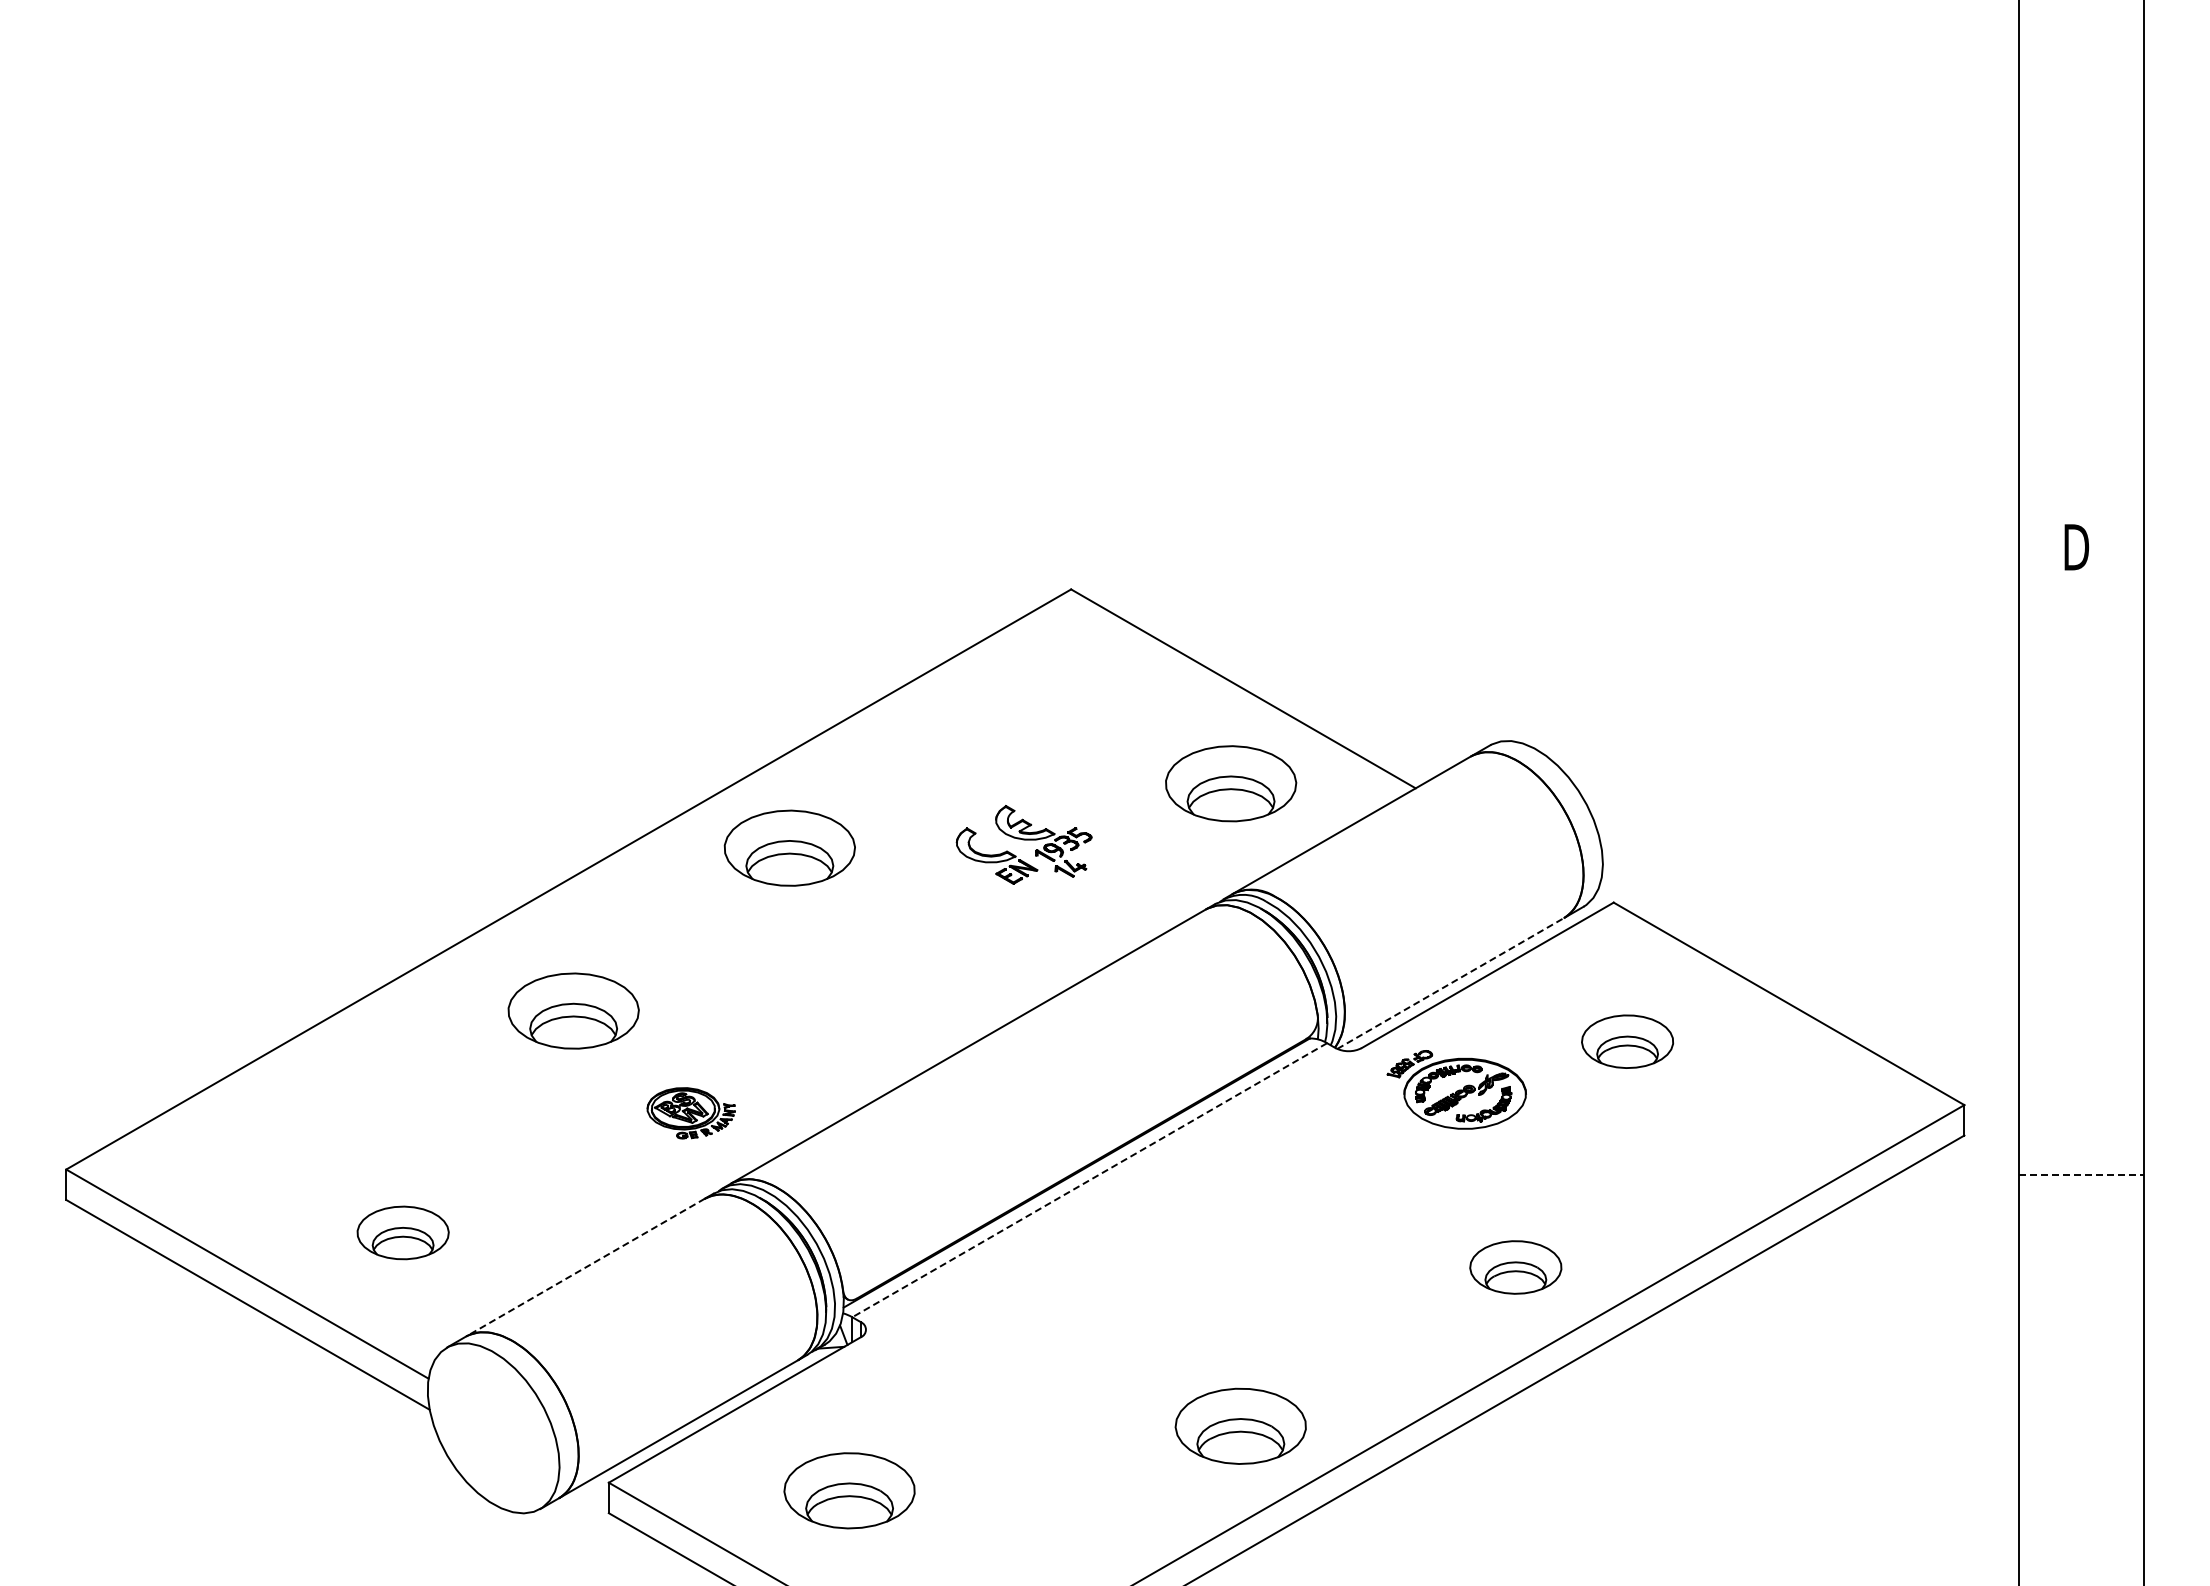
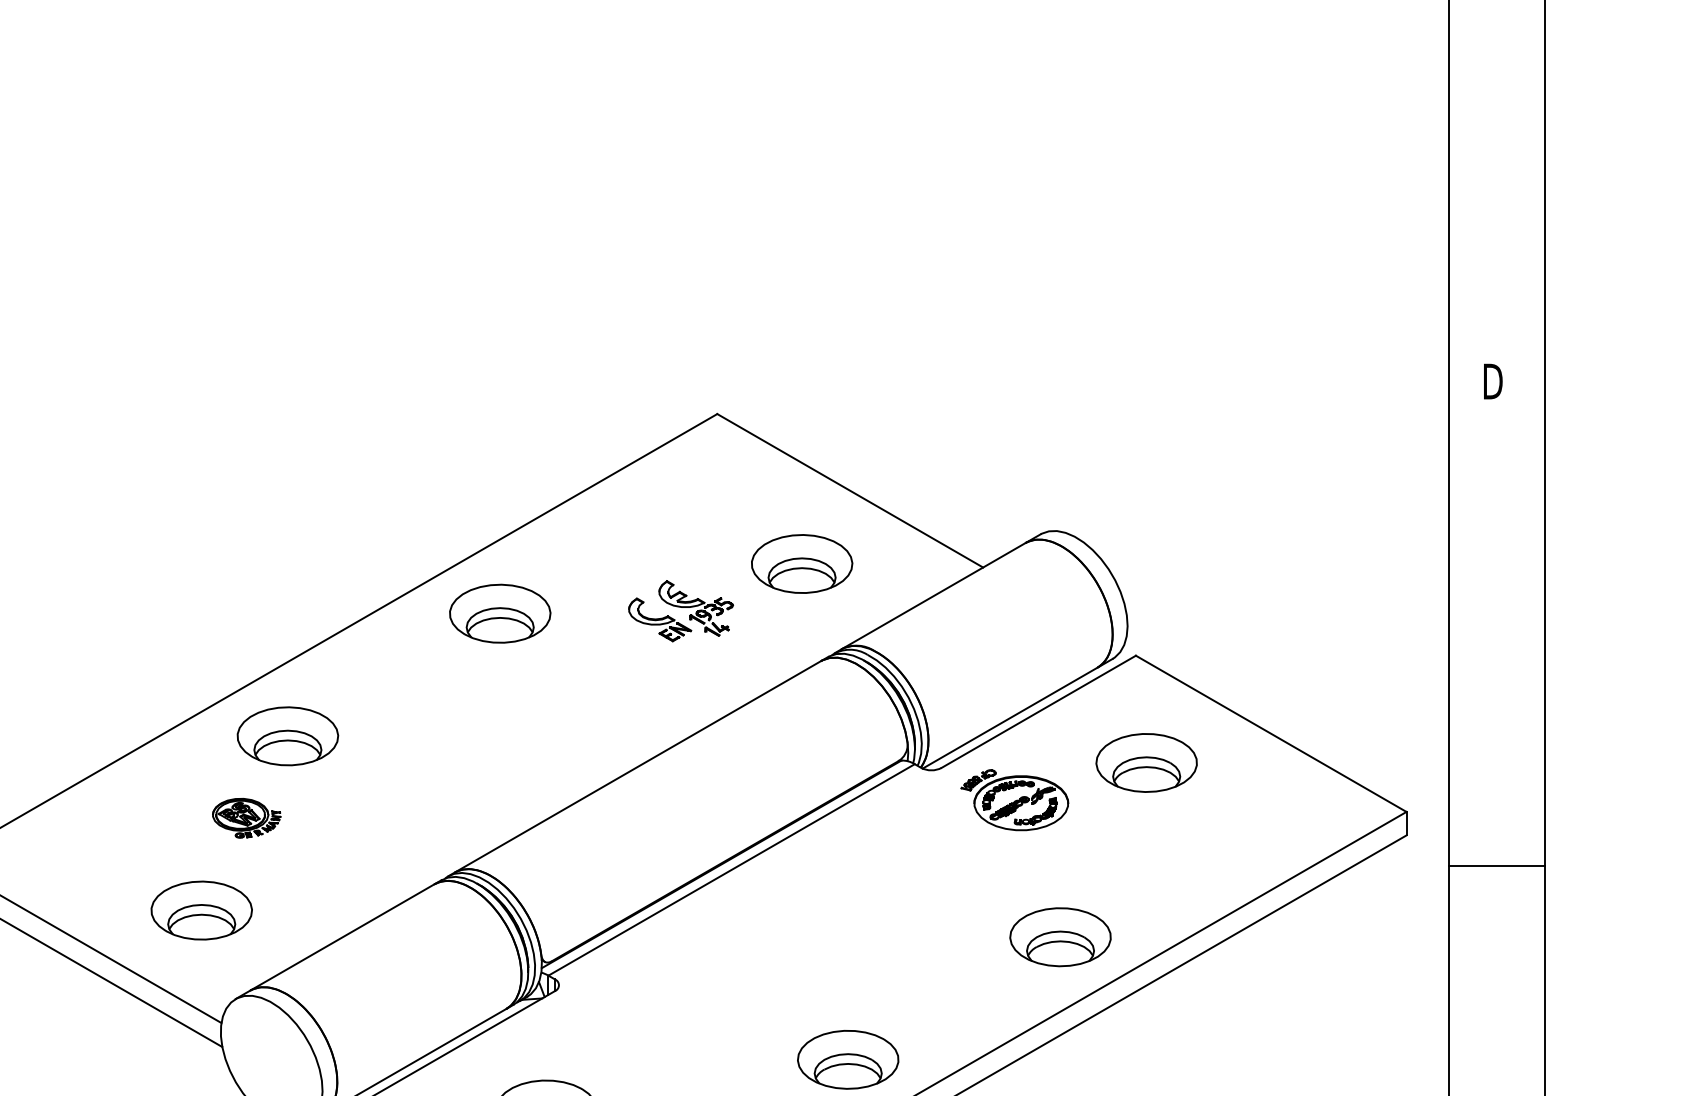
part: (1231, 783) -> (802, 563), moved
line: (1451, 983) -> (1010, 718), dashed -> solid
part: (573, 1010) -> (287, 735), moved
part: (1627, 1041) -> (1146, 762), size x1.43
part: (690, 1113) -> (246, 818), moved
line: (2082, 1174) -> (1497, 865), dashed -> solid
line: (1089, 1180) -> (731, 870), dashed -> solid
part: (403, 1232) -> (202, 910), size x1.43
line: (585, 1267) -> (342, 937), dashed -> solid
part: (1515, 1267) -> (1060, 937), size x1.43

